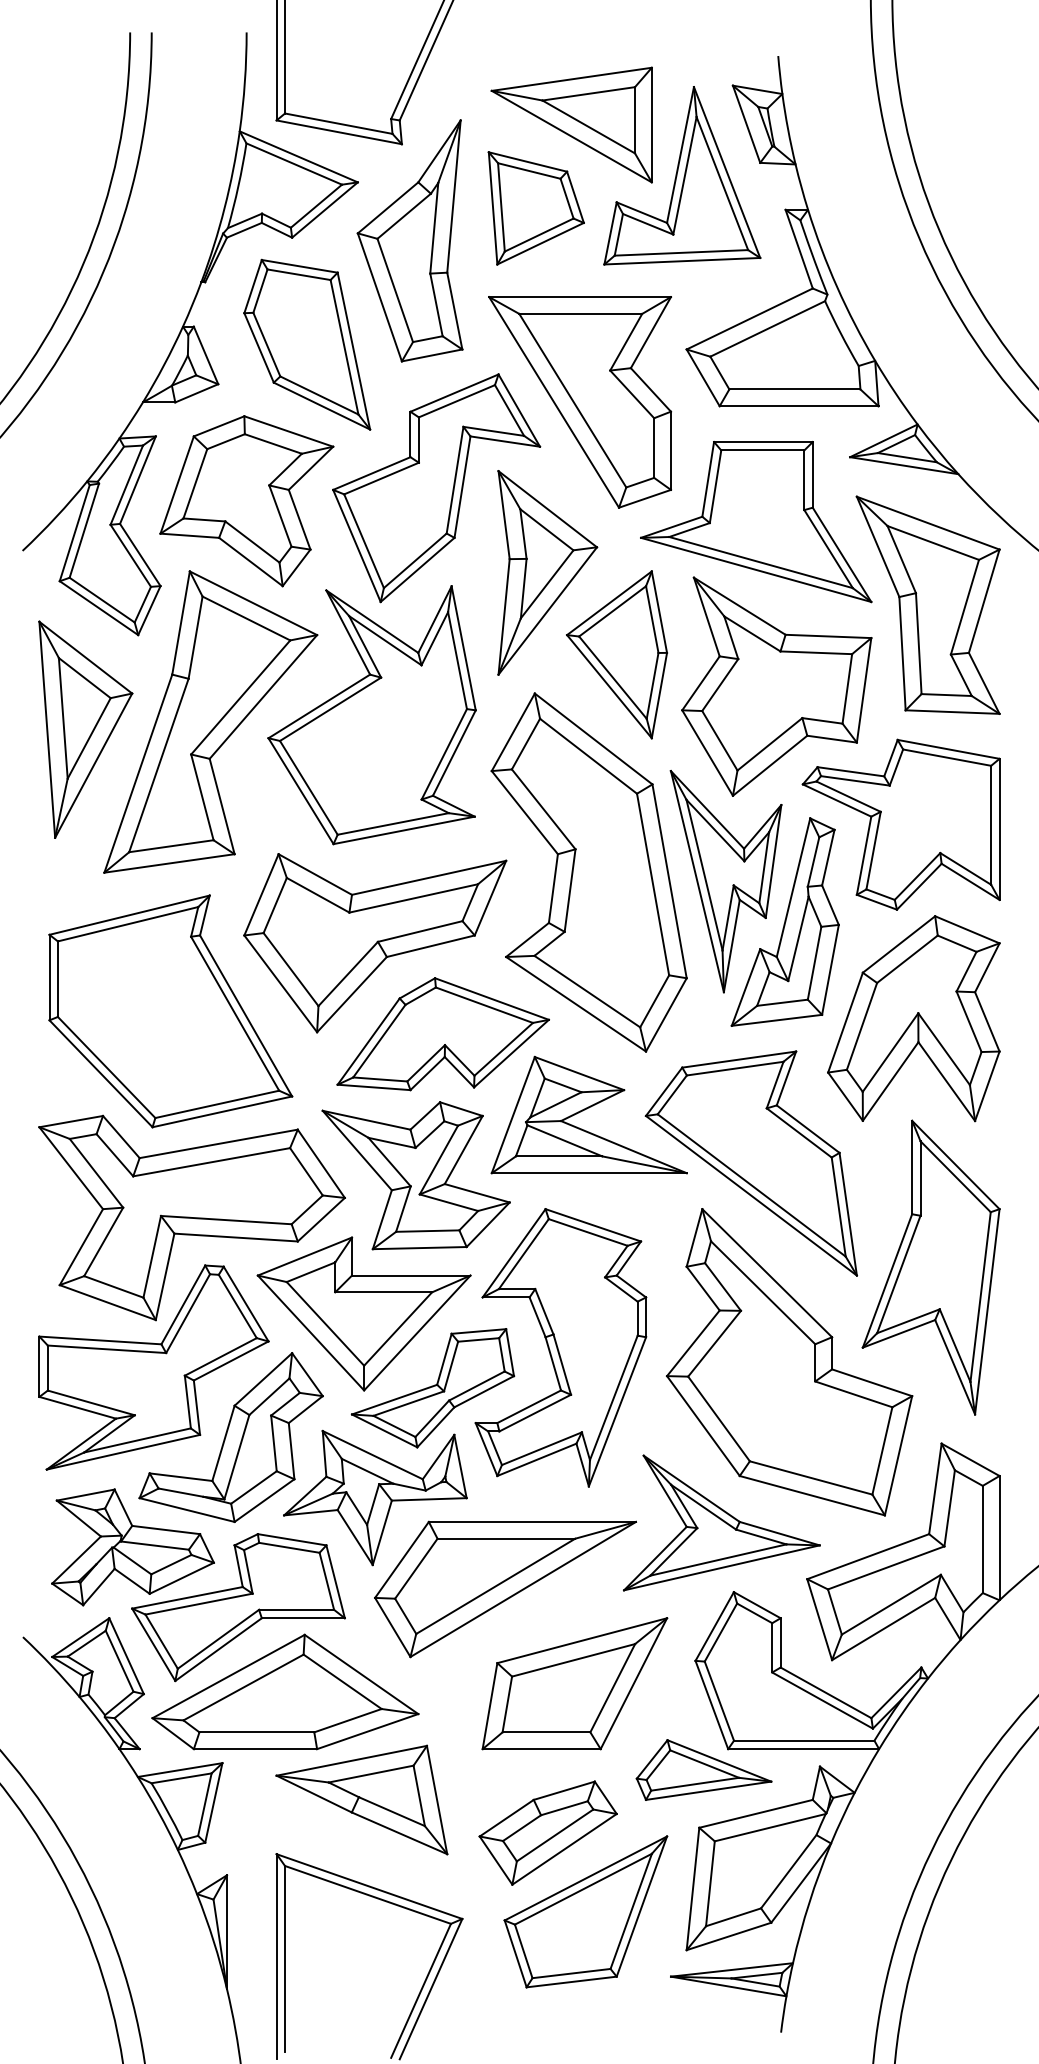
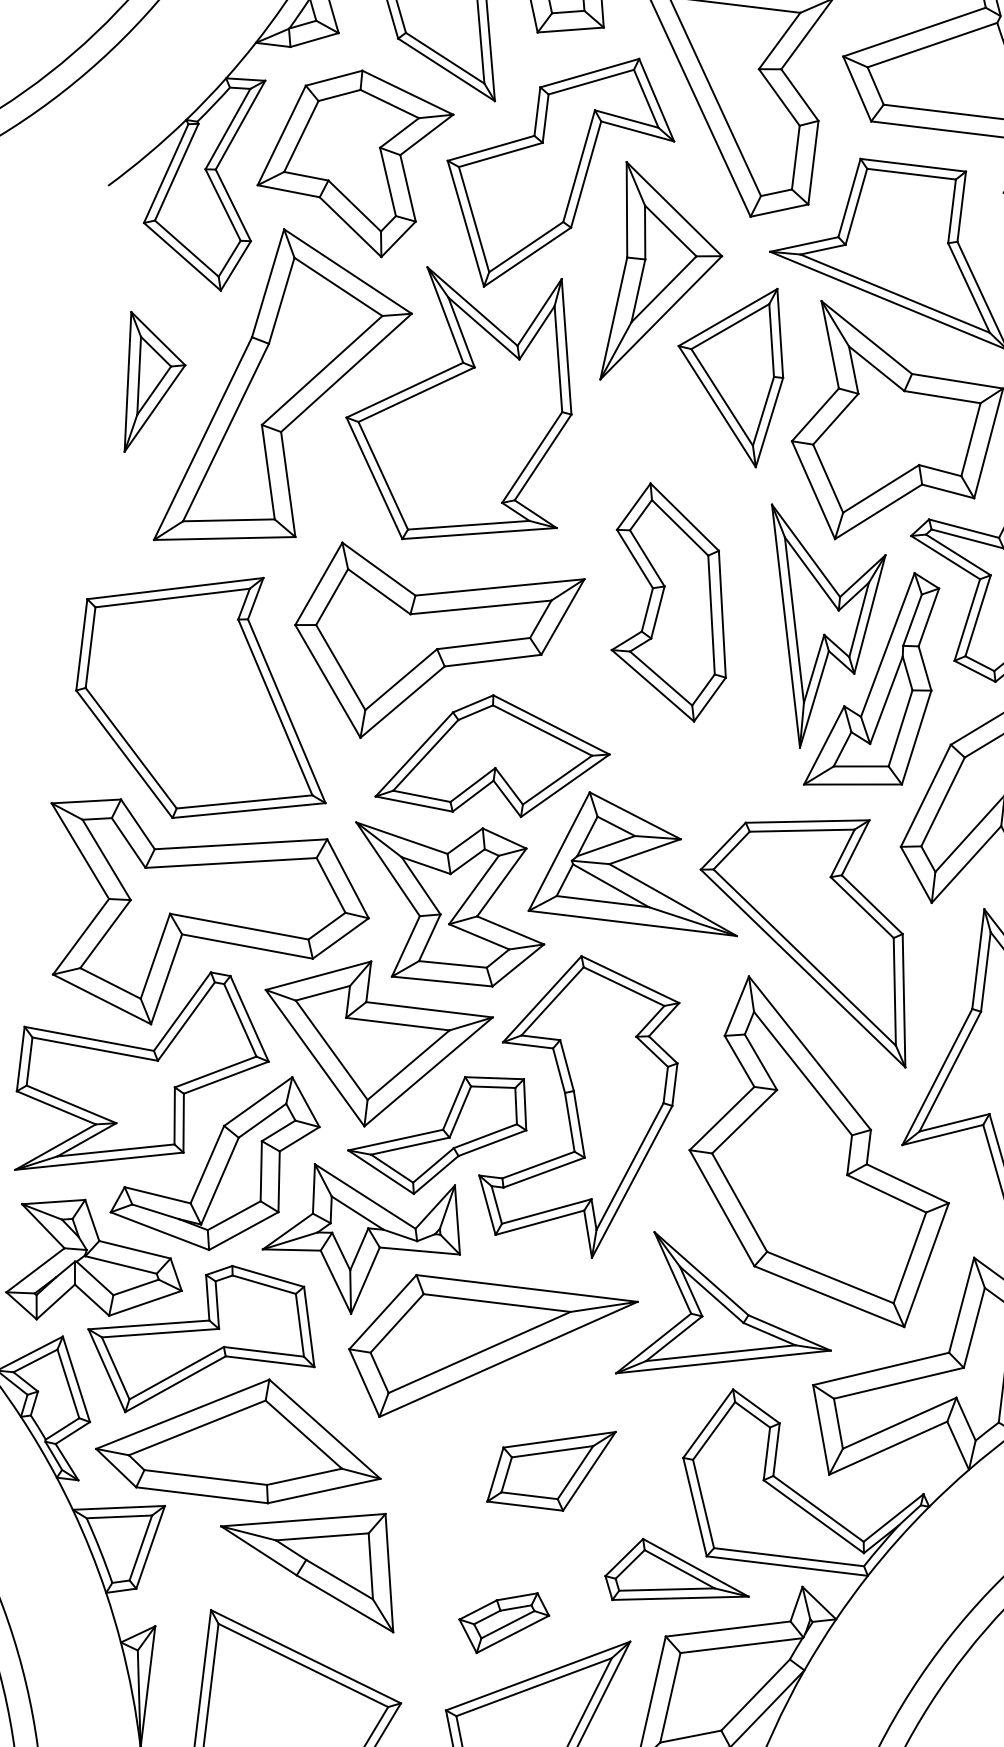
part: (85, 729) -> (152, 384), size x0.6
part: (588, 872) -> (670, 602), size x0.6
part: (574, 1683) -> (551, 1466), size x0.6
part: (547, 1832) -> (503, 1622), size x0.6

